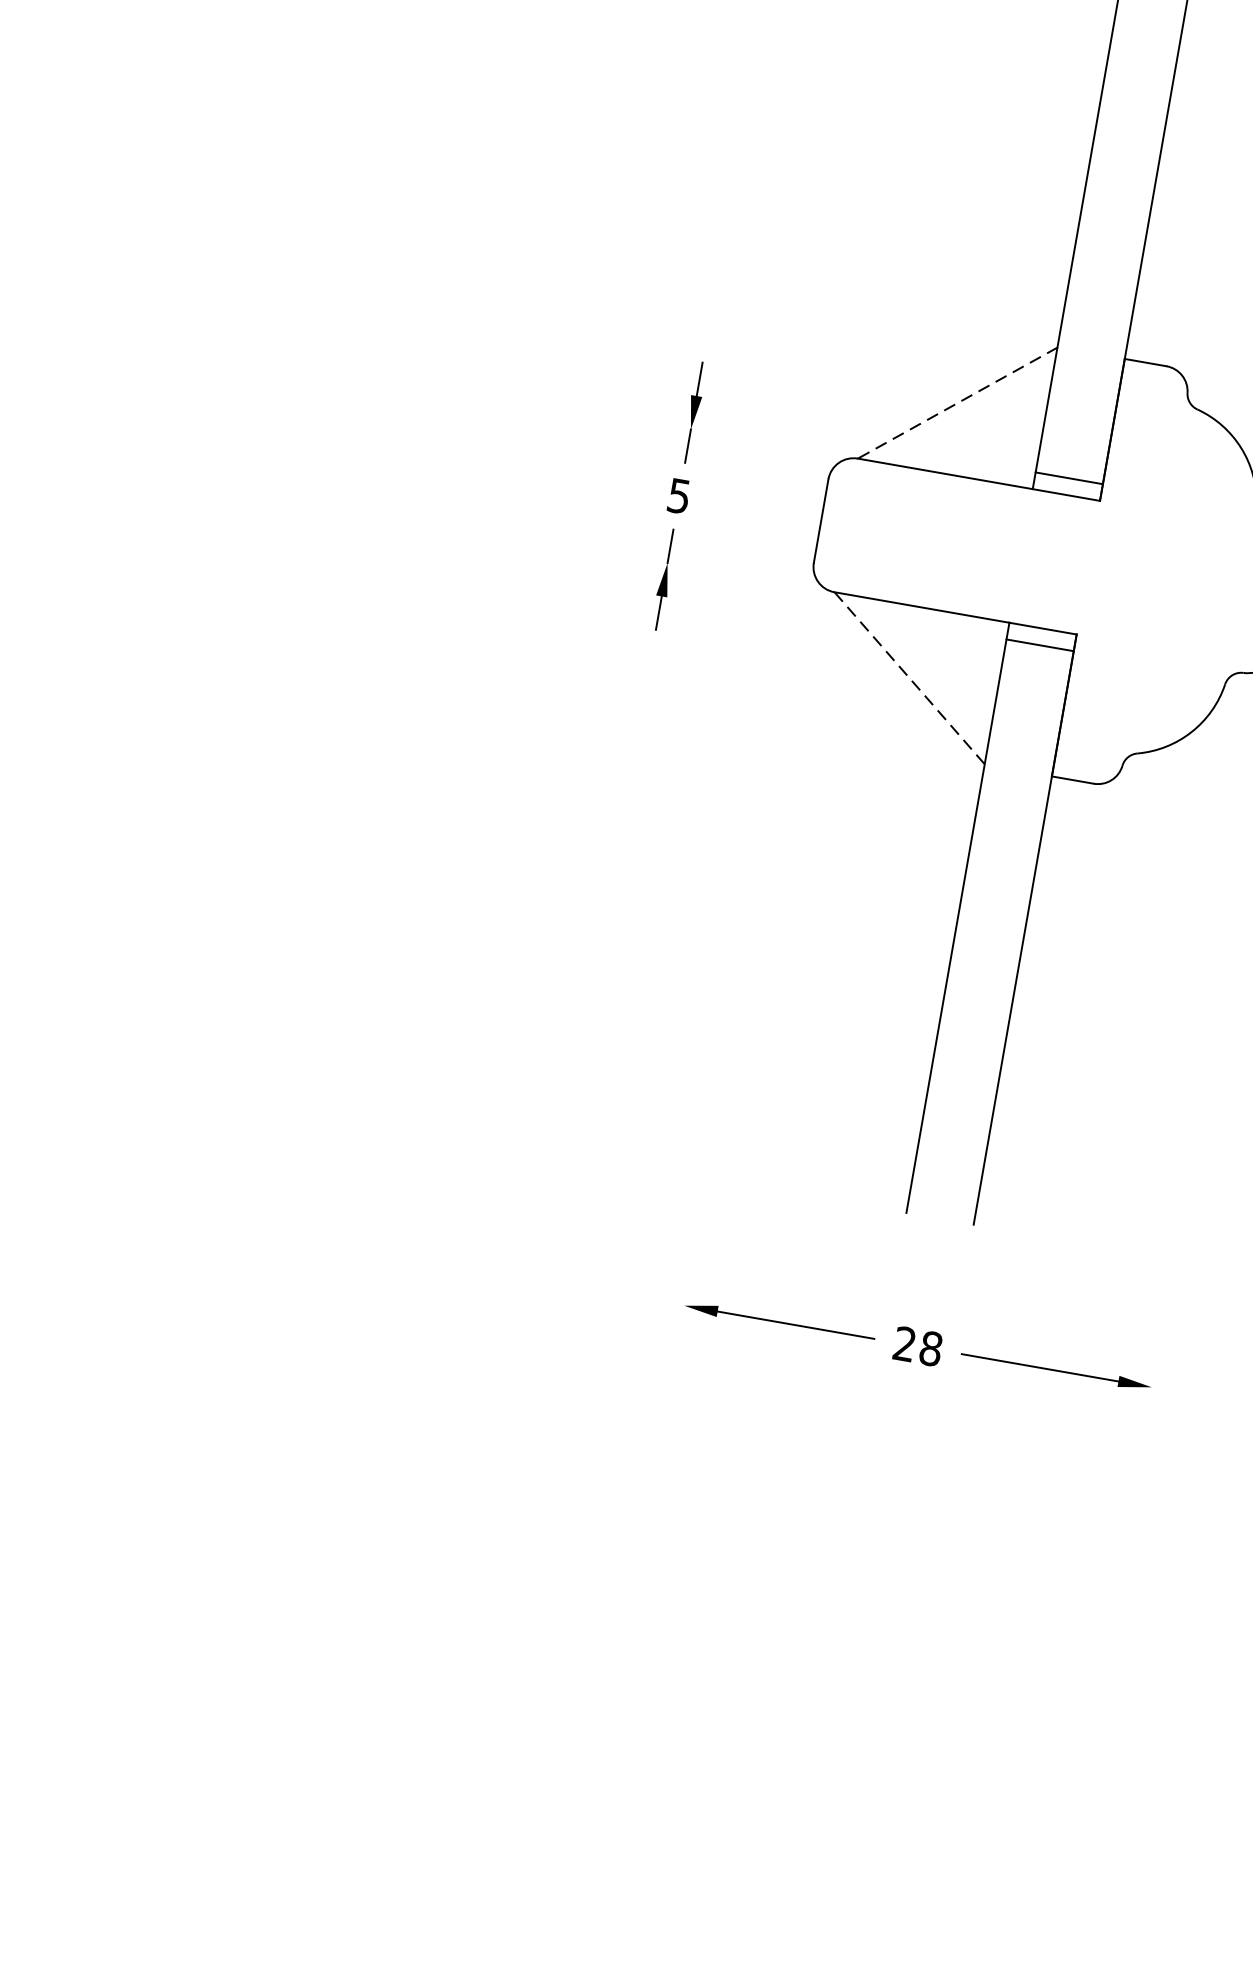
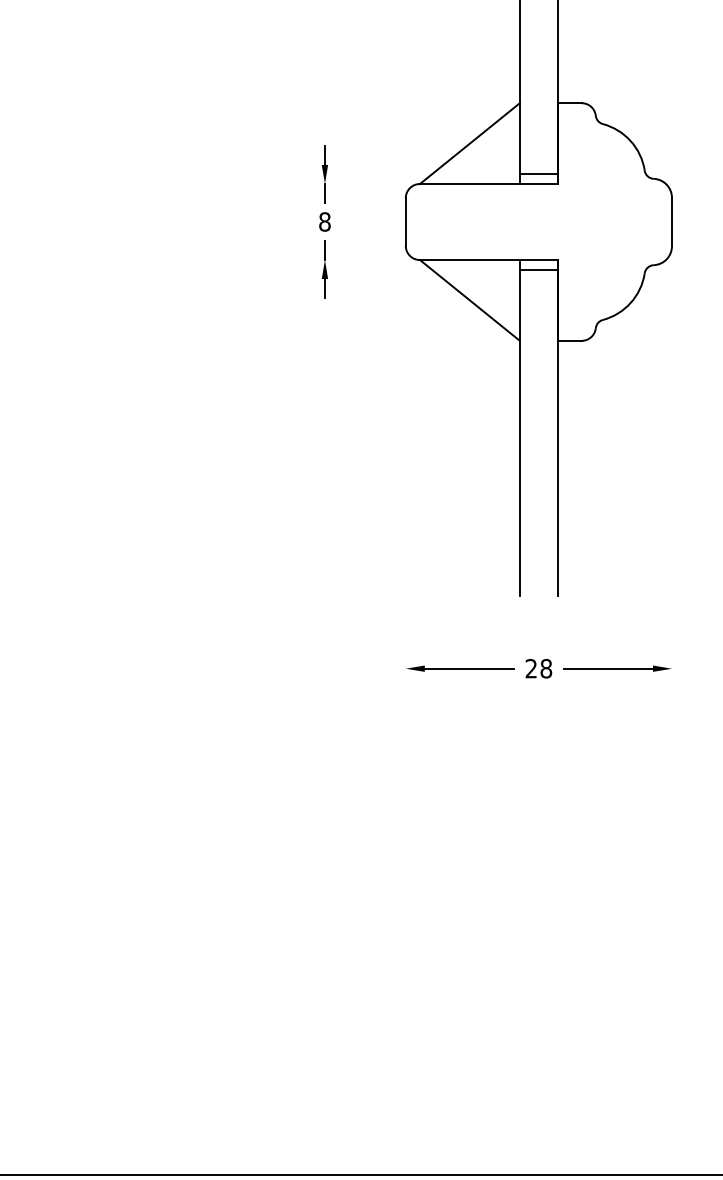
line: (957, 402) -> (469, 143), dashed -> solid
text: (678, 495) -> (324, 221), 5 -> 8
line: (910, 678) -> (470, 300), dashed -> solid

